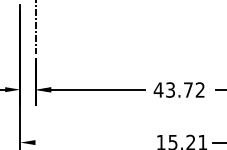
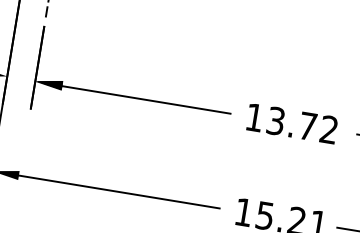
text: (158, 89) -> (254, 116), 43.72 -> 13.72
line: (91, 142) -> (119, 191), added

